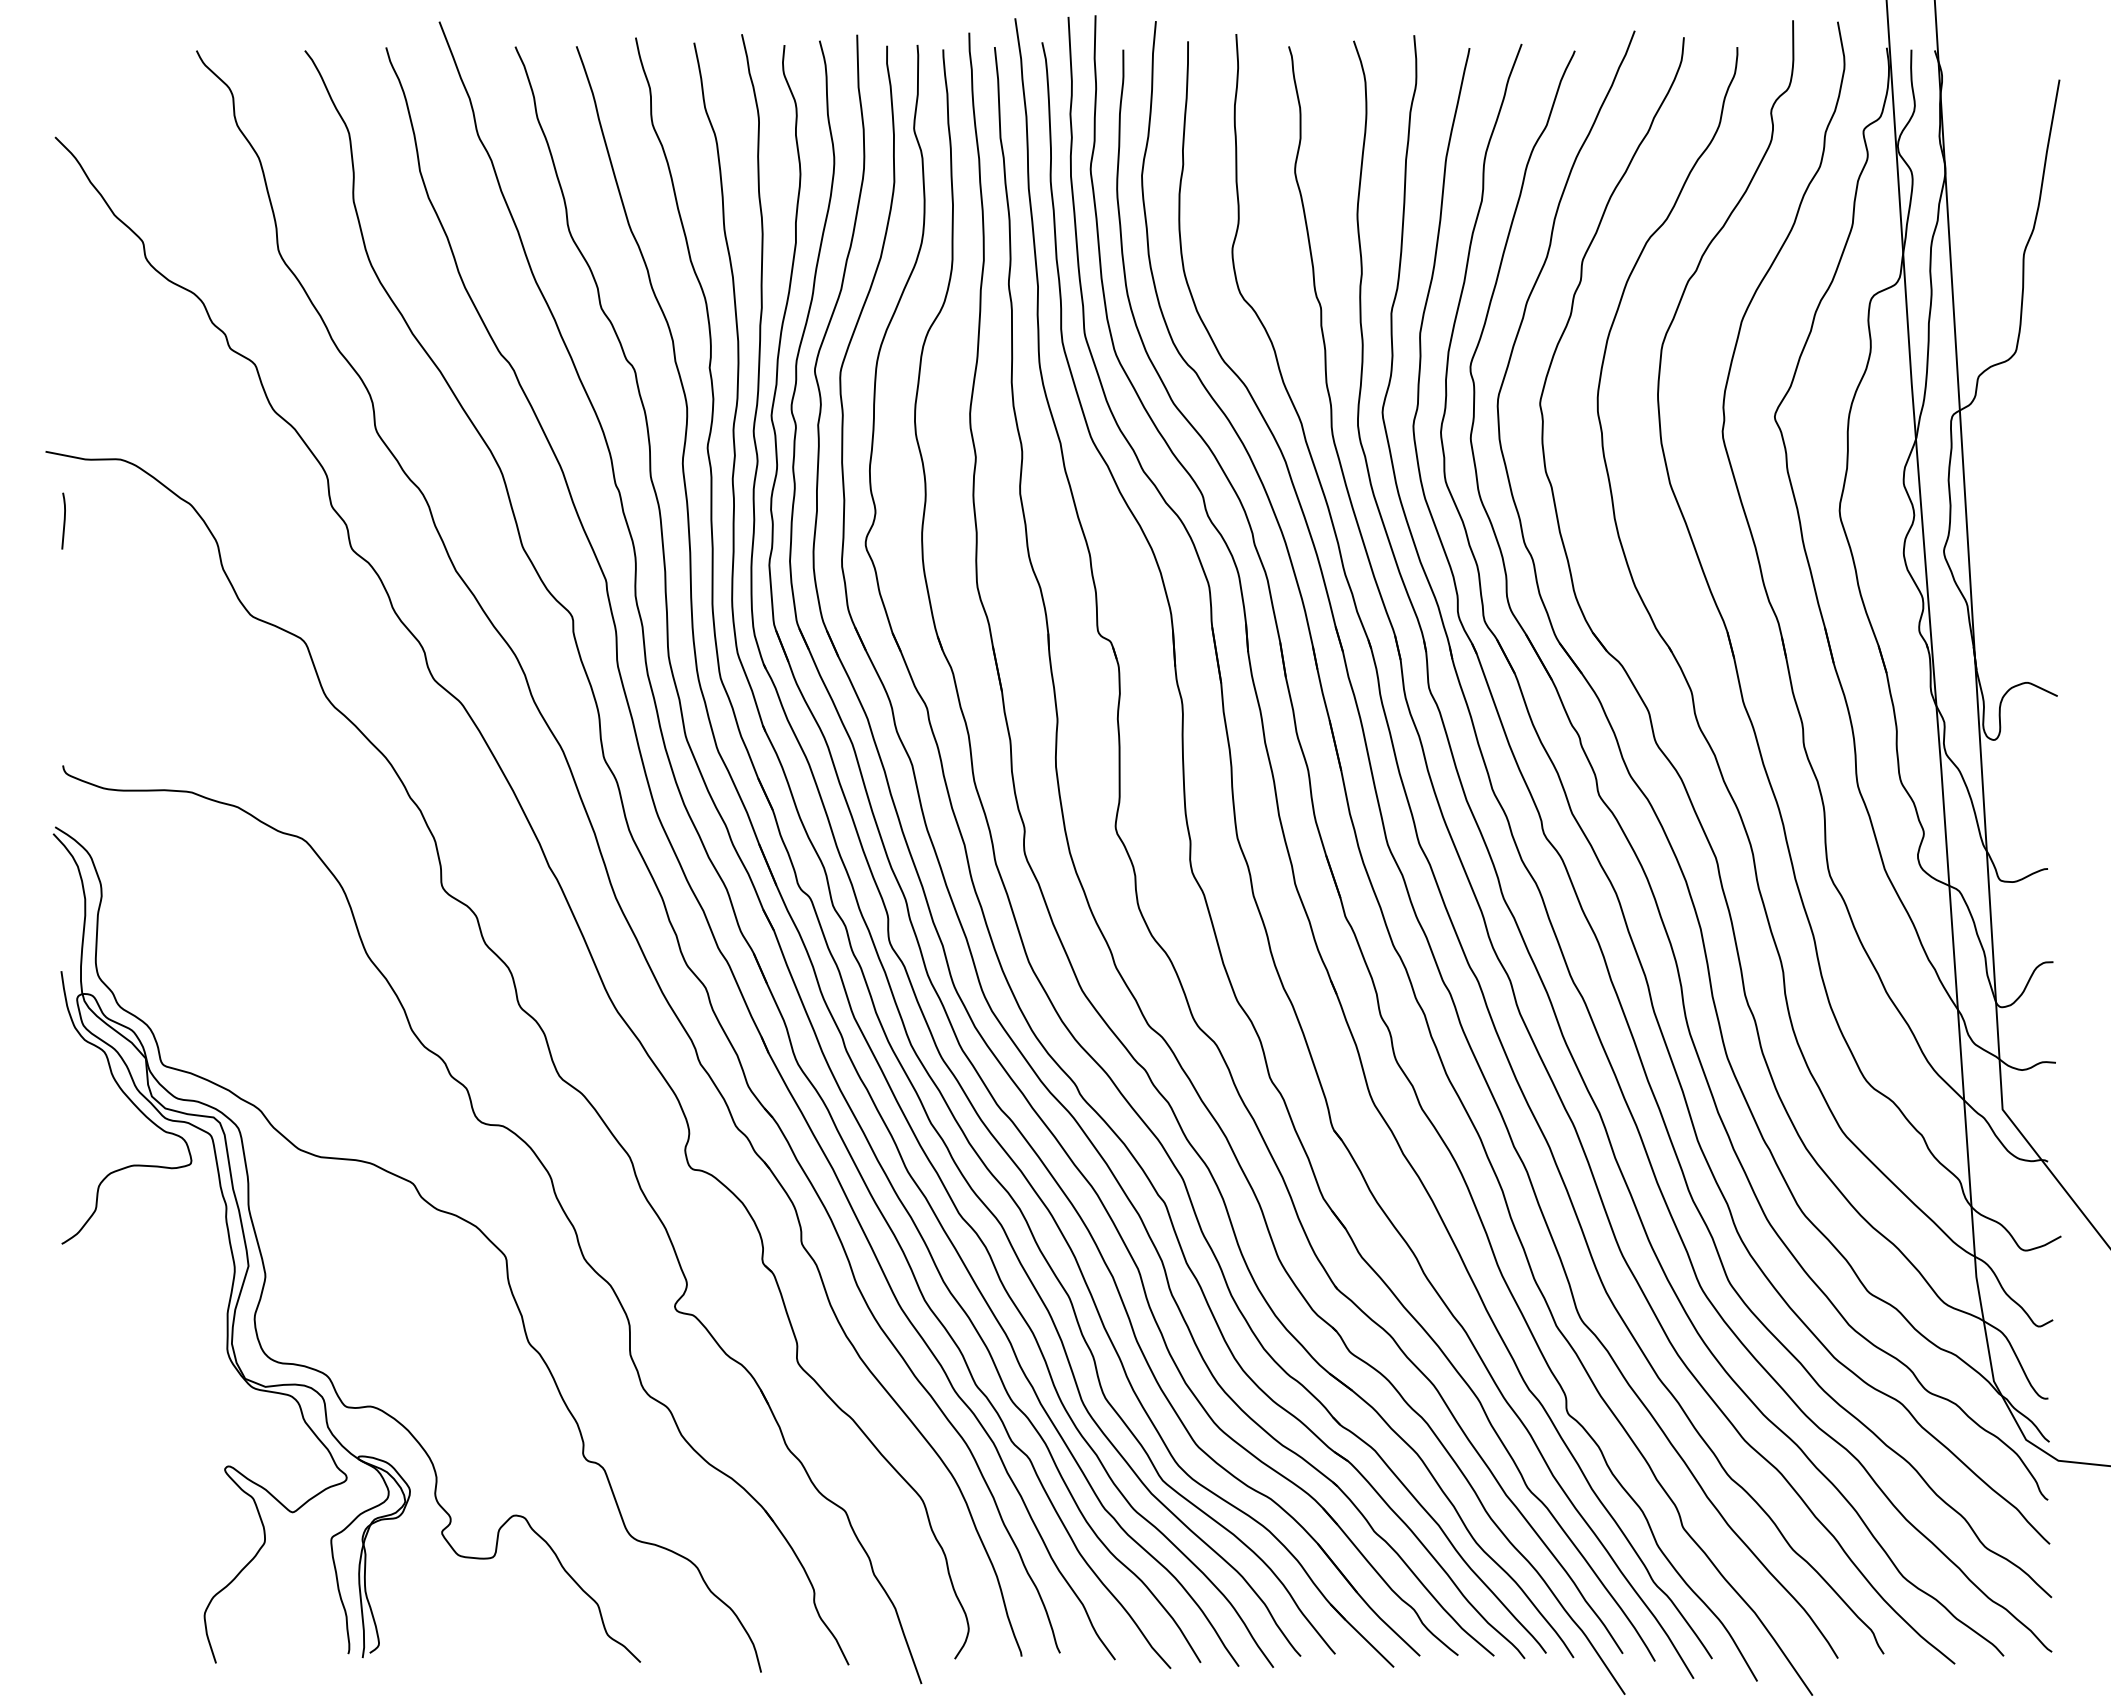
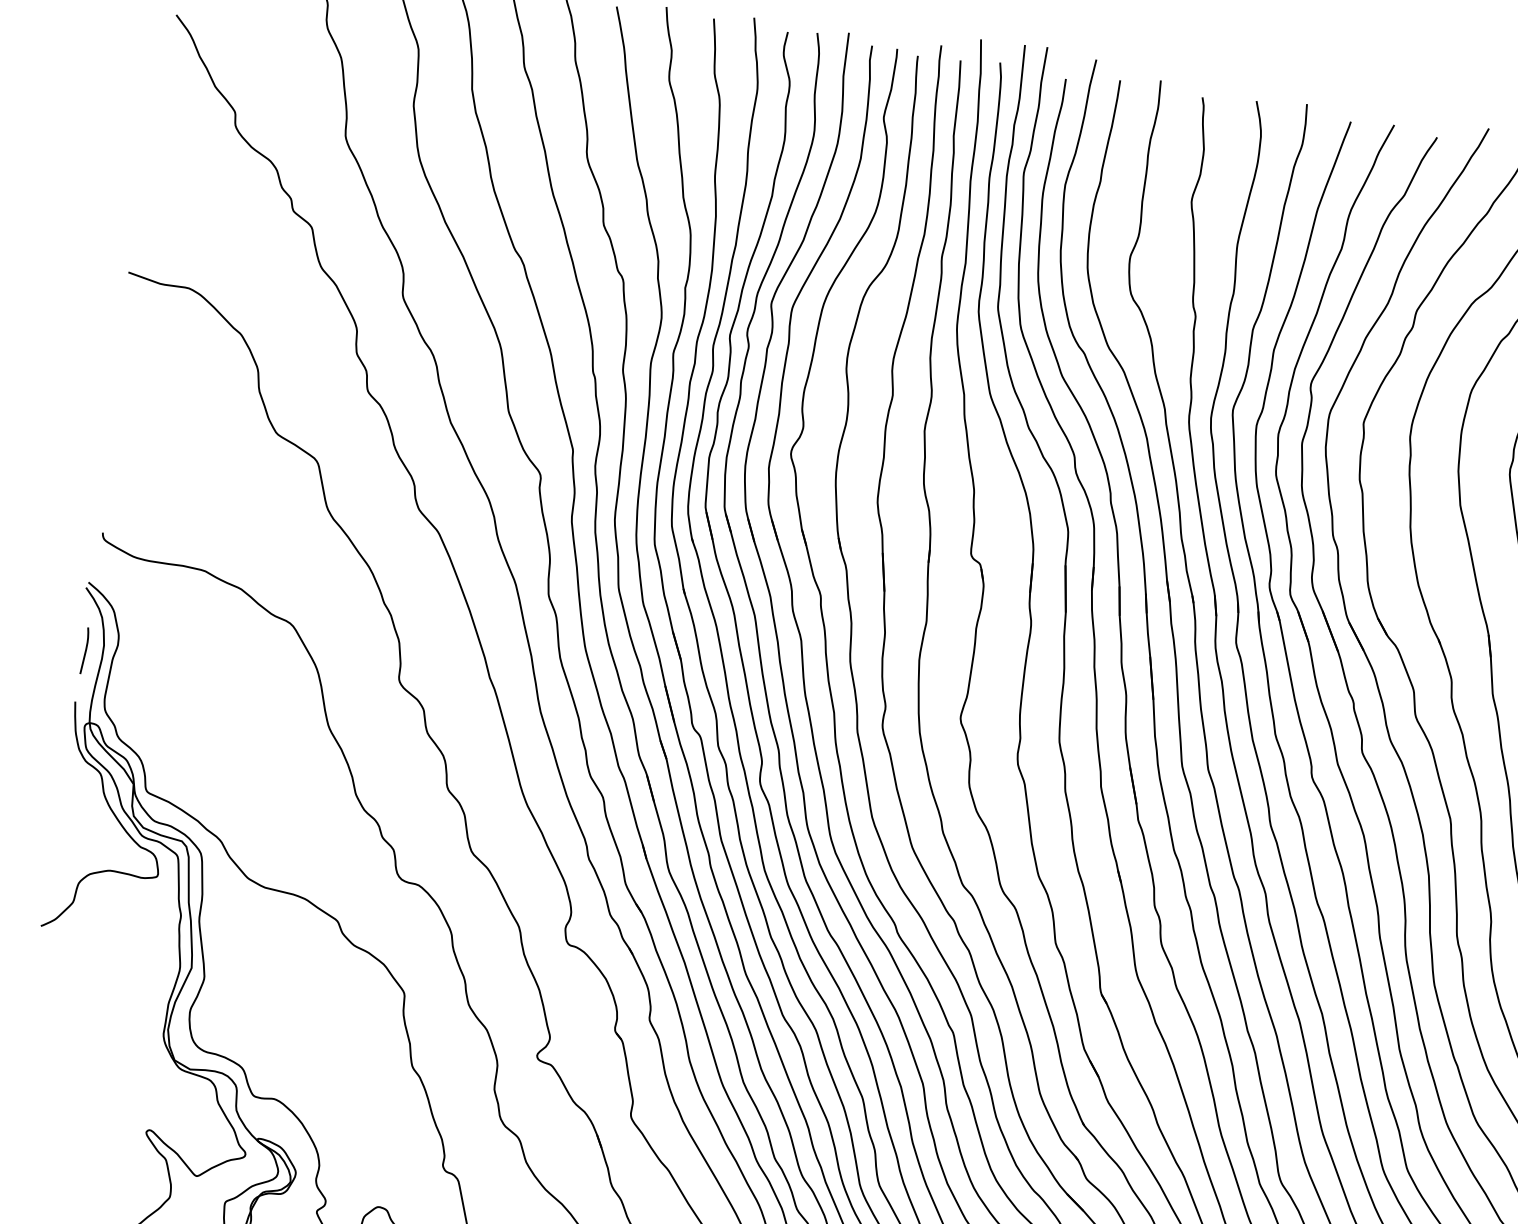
curve: (63, 520) -> (85, 650), moved

